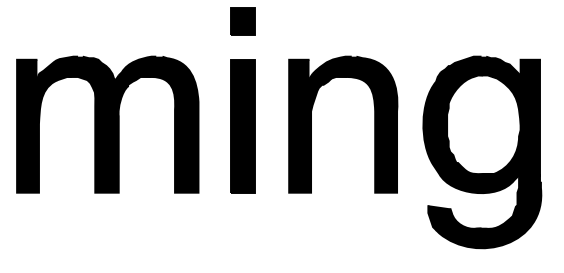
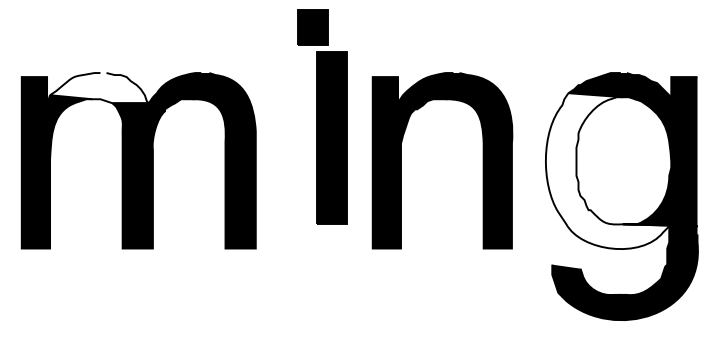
fill: (77, 68) -> (99, 88), removed
part: (242, 126) -> (331, 137), moved
fill: (482, 133) -> (621, 171), removed

